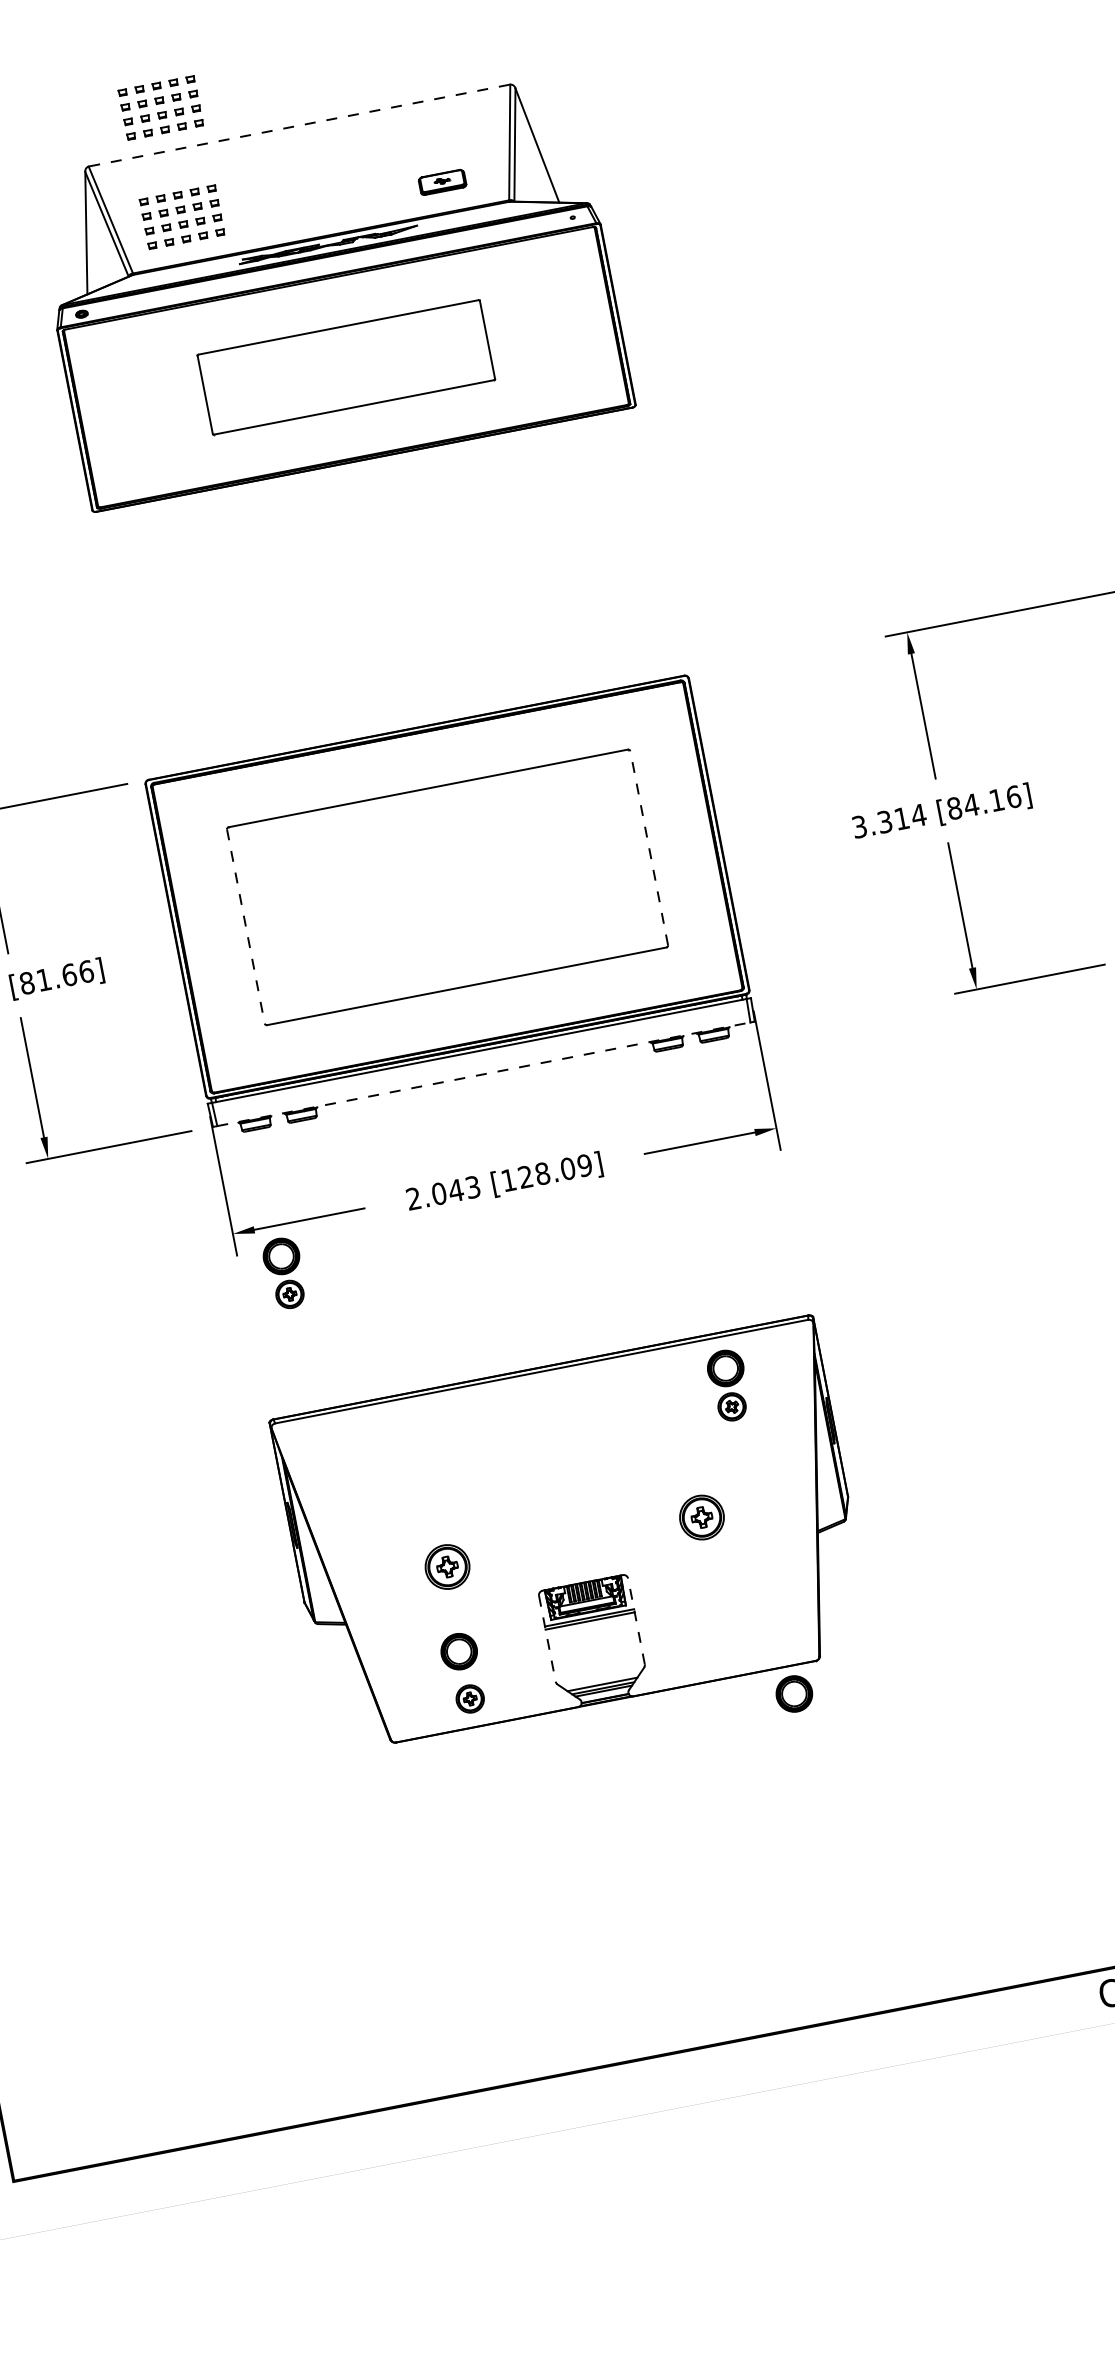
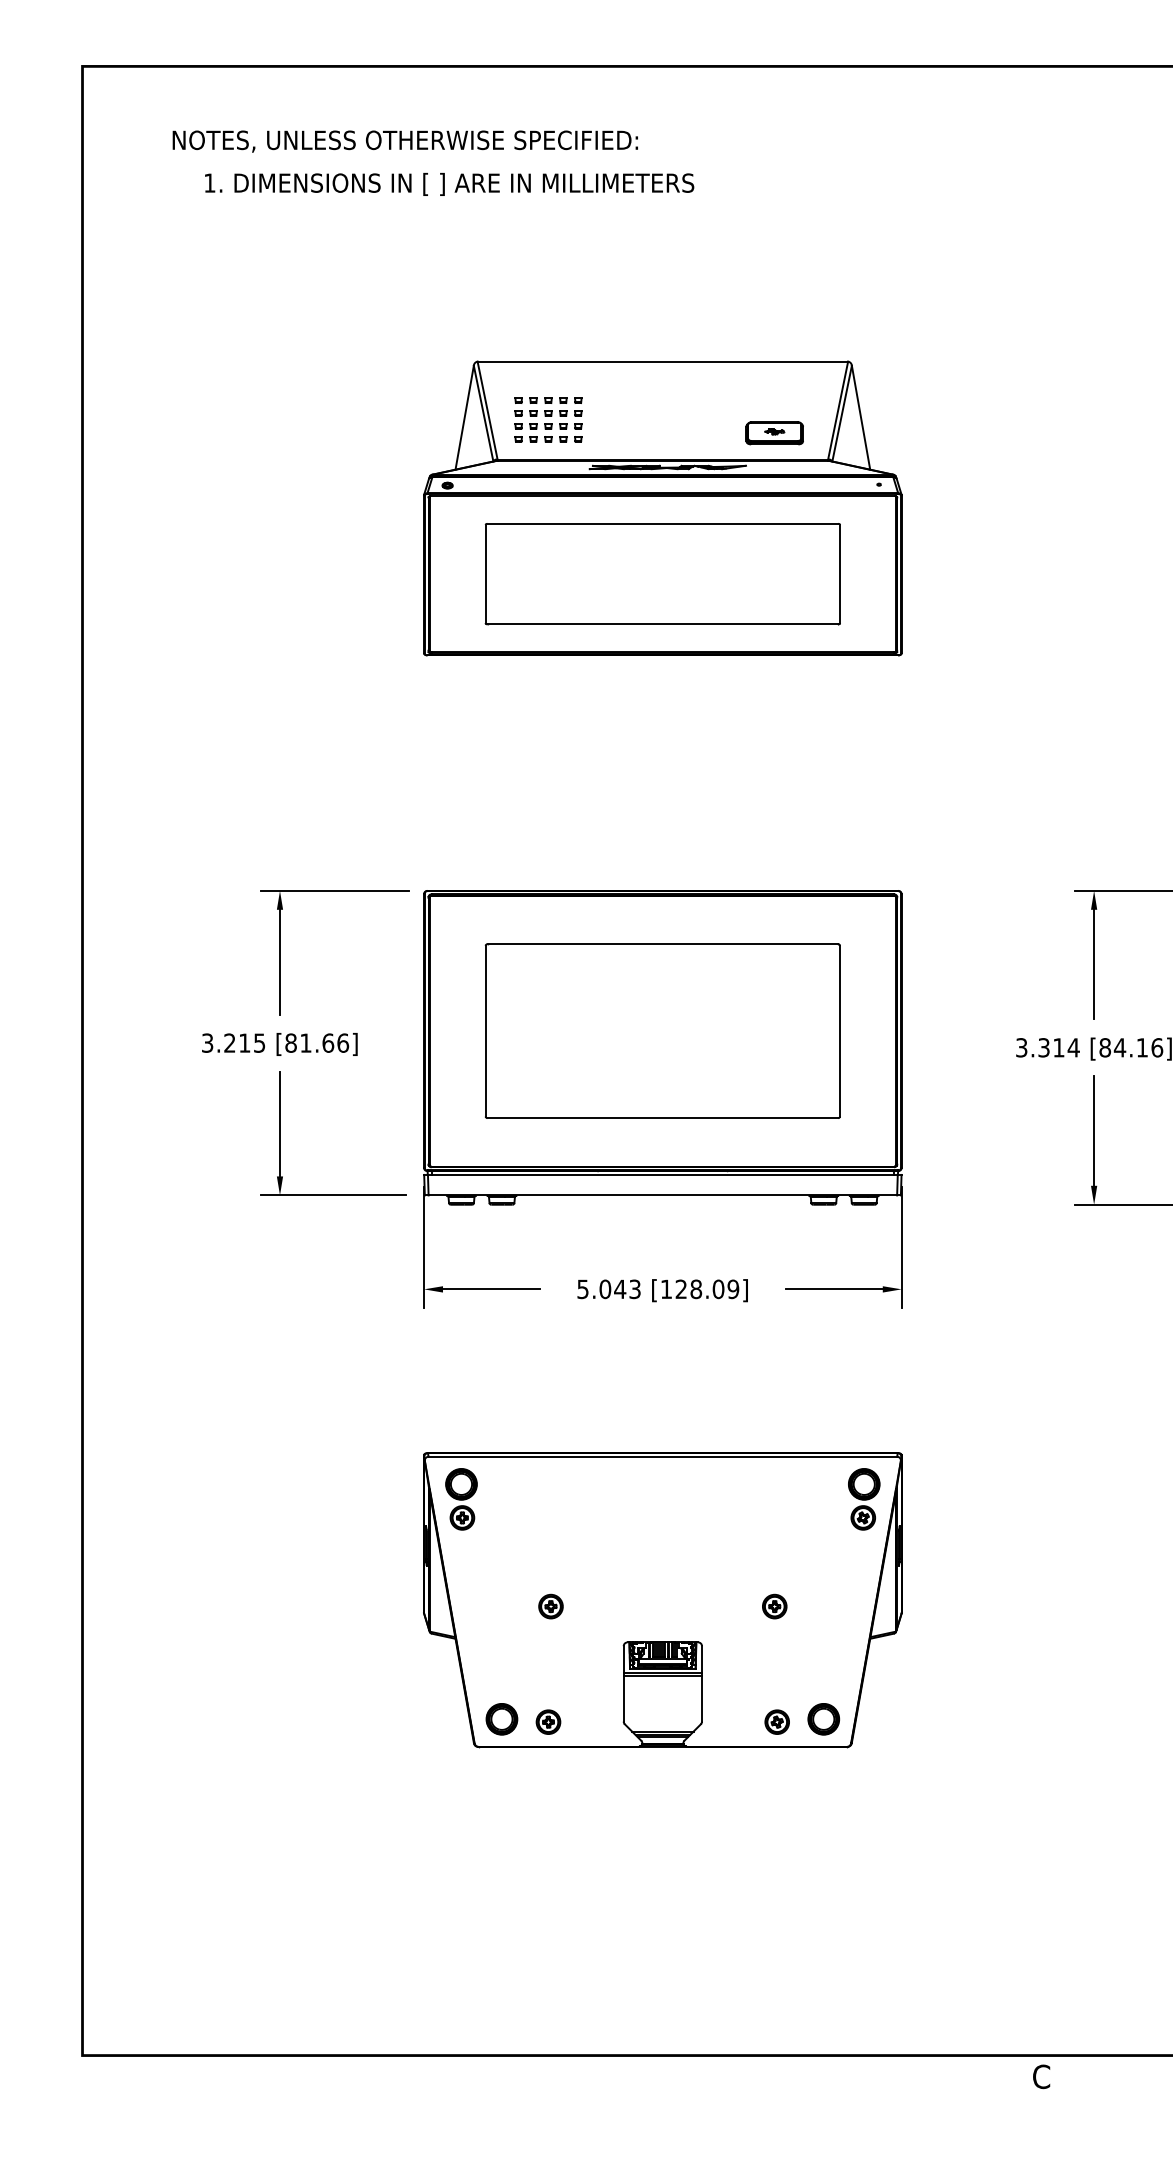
part: (160, 107) -> (548, 323), removed
line: (299, 125) -> (662, 361), dashed -> solid
part: (442, 182) -> (774, 433), size x1.43
part: (346, 367) -> (662, 574), size x1.43
line: (649, 847) -> (840, 1030), dashed -> solid
line: (245, 926) -> (485, 1031), dashed -> solid
line: (484, 1074) -> (663, 1195), dashed -> solid
text: (413, 1199) -> (582, 1289), 2.043 -> 5.043
part: (284, 1273) -> (461, 1499), moved
part: (729, 1385) -> (864, 1499), moved
part: (701, 1517) -> (774, 1606), size x0.62
part: (446, 1566) -> (550, 1606), size x0.62
line: (636, 1620) -> (702, 1683), dashed -> solid
line: (547, 1638) -> (623, 1683), dashed -> solid
part: (729, 1647) -> (776, 1721), added
part: (458, 1651) -> (501, 1719), moved
part: (794, 1694) -> (823, 1719), moved

